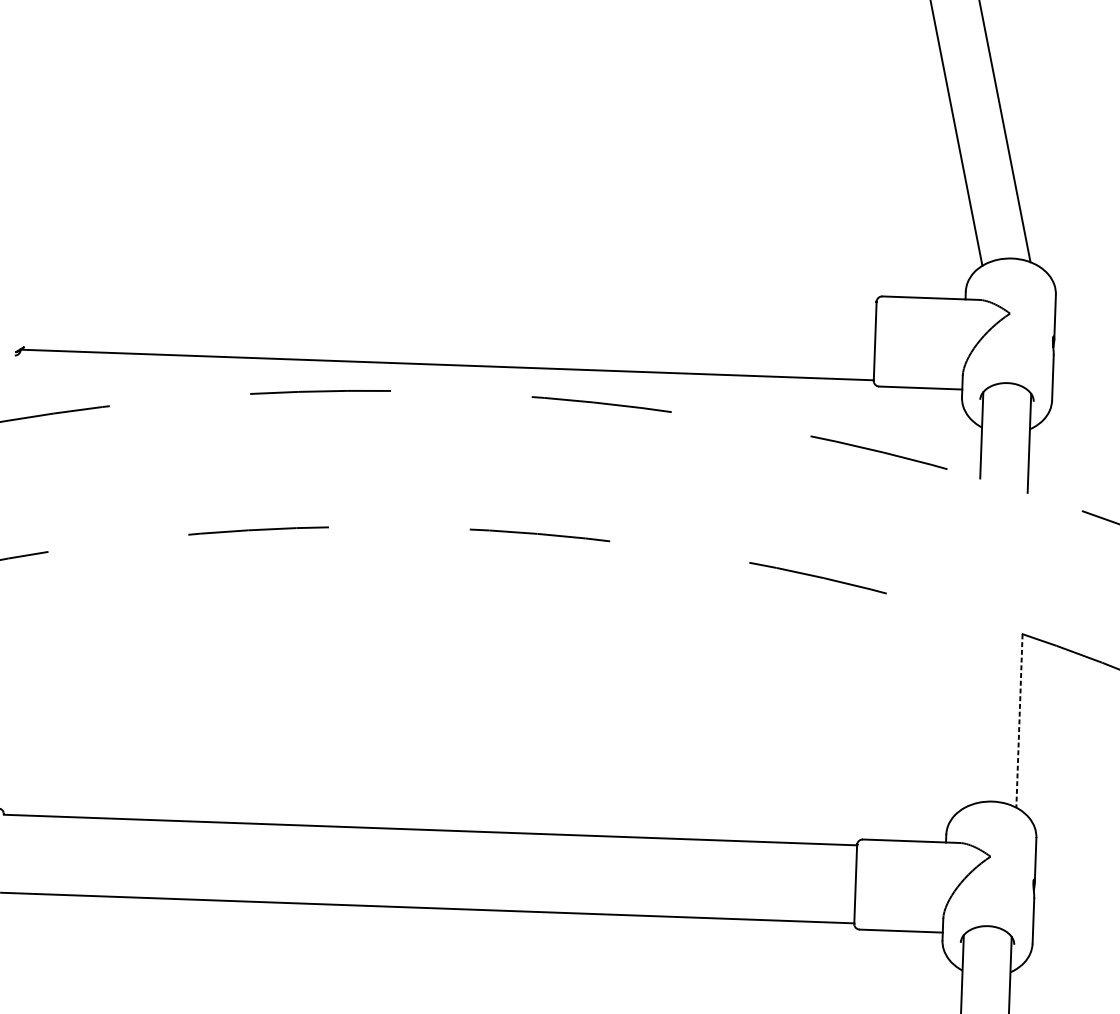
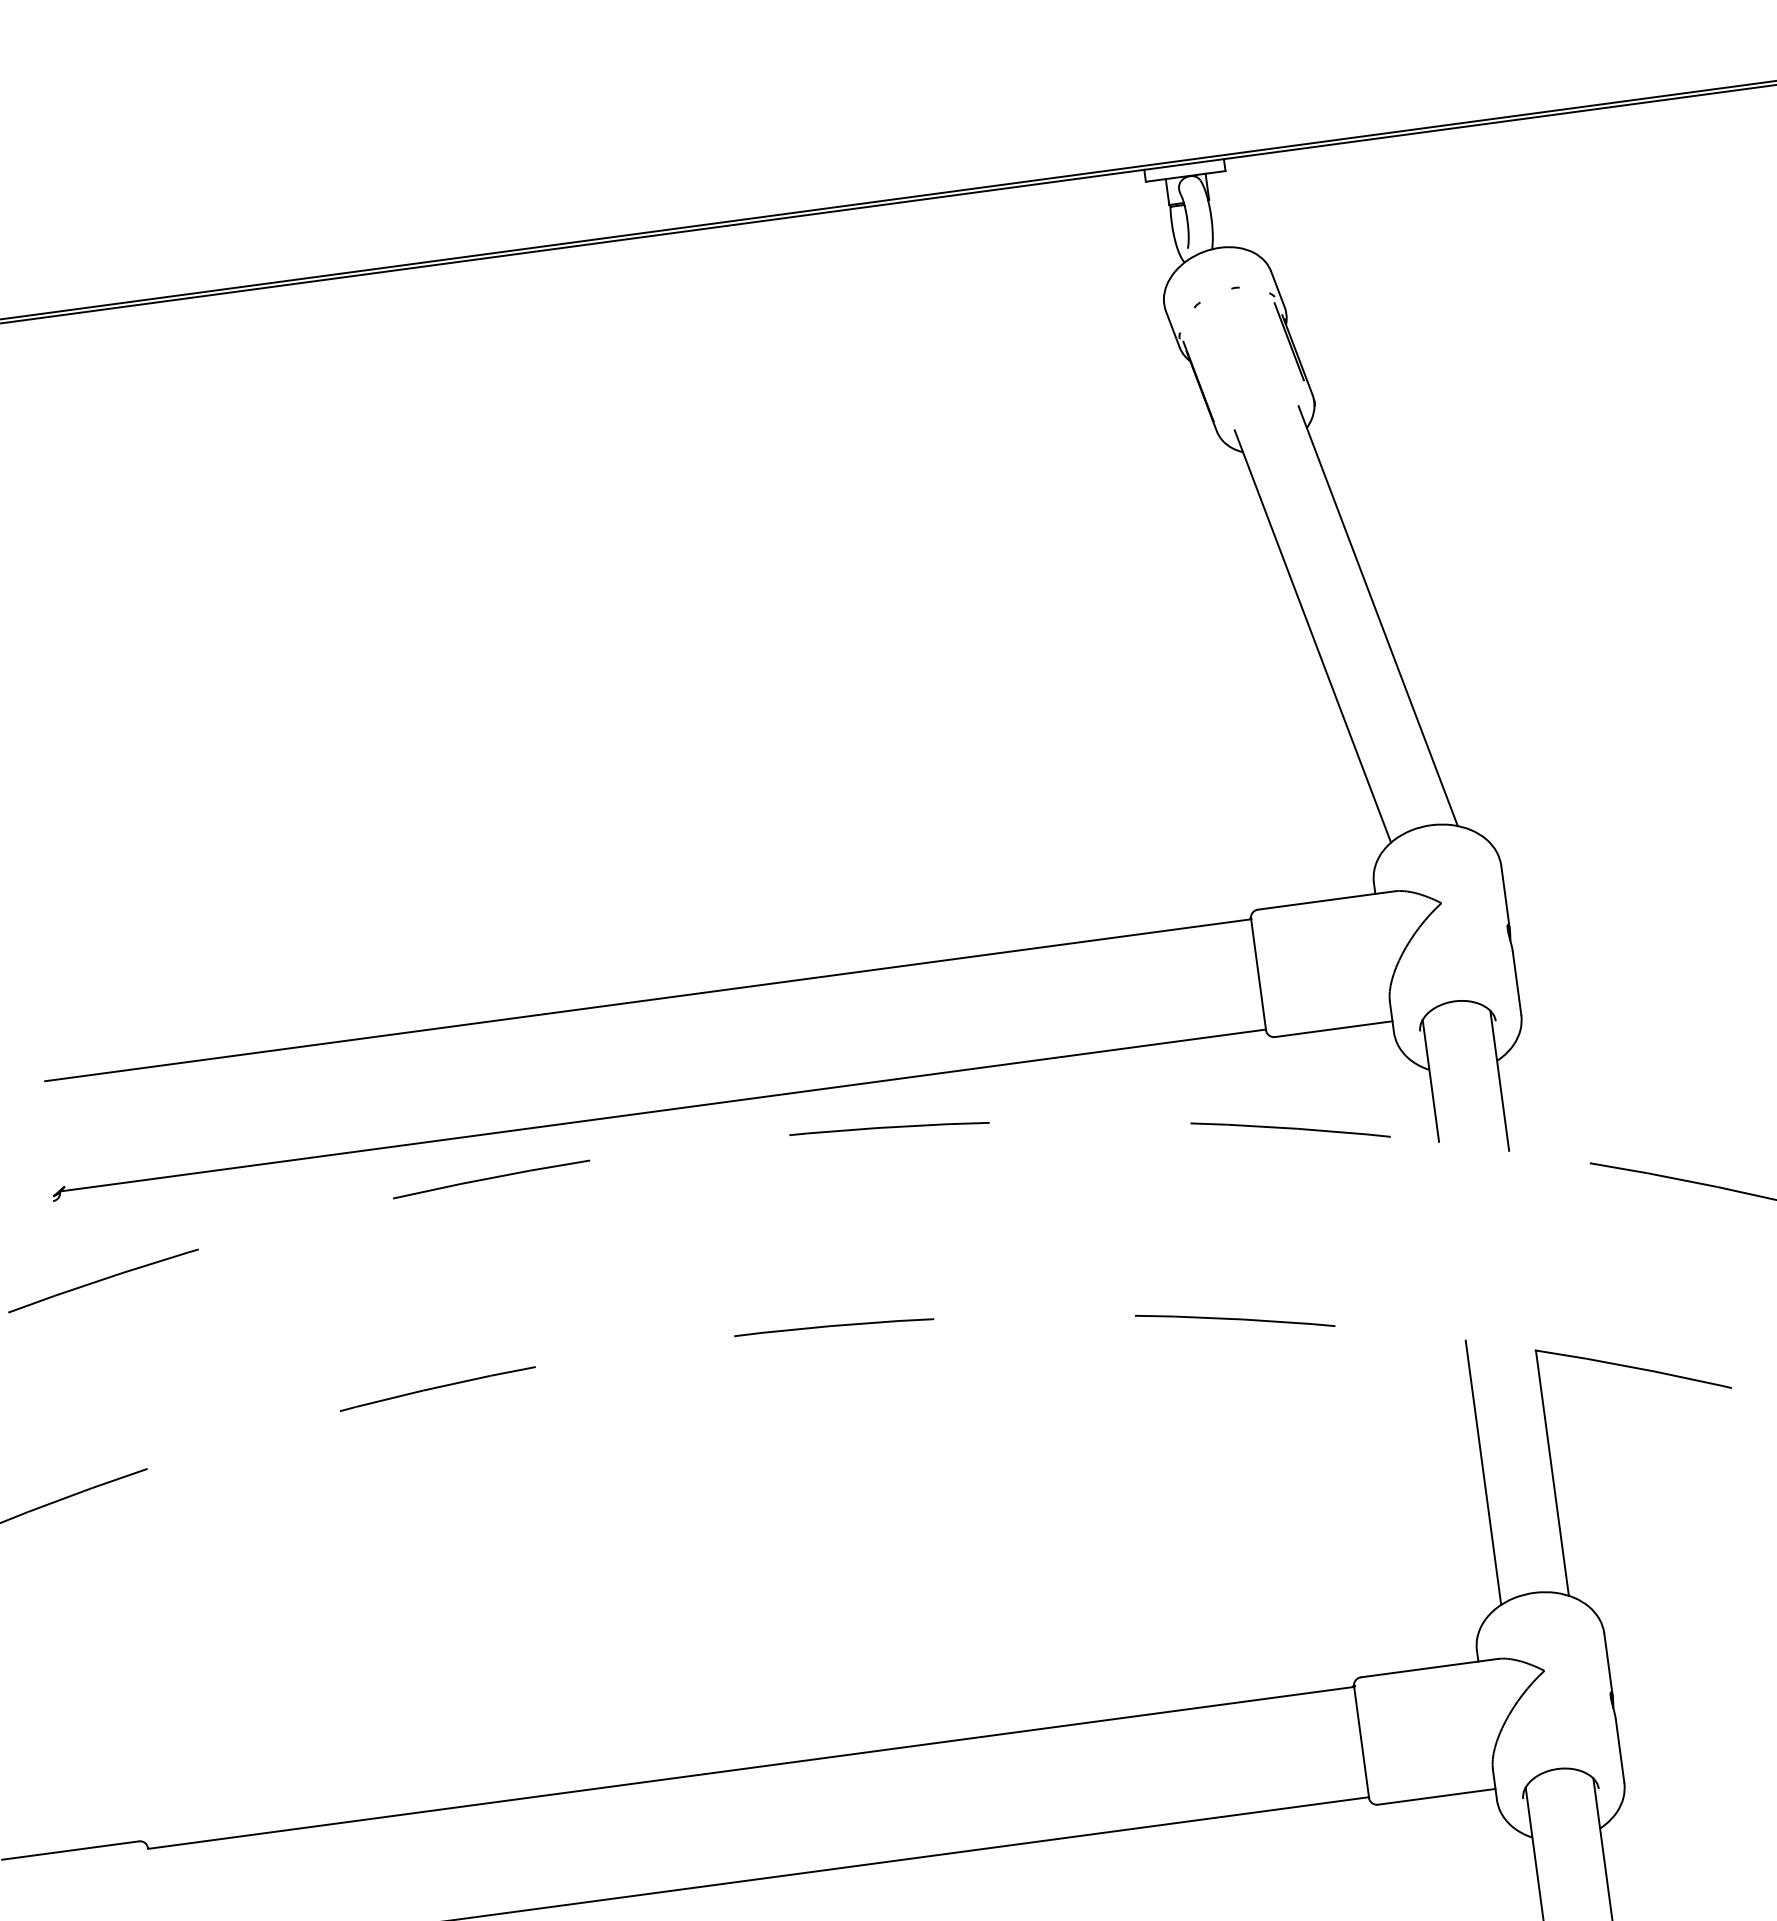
line: (450, 287) -> (648, 1000), added
line: (971, 712) -> (1483, 1472), added
line: (1019, 721) -> (1552, 1473), dashed -> solid

